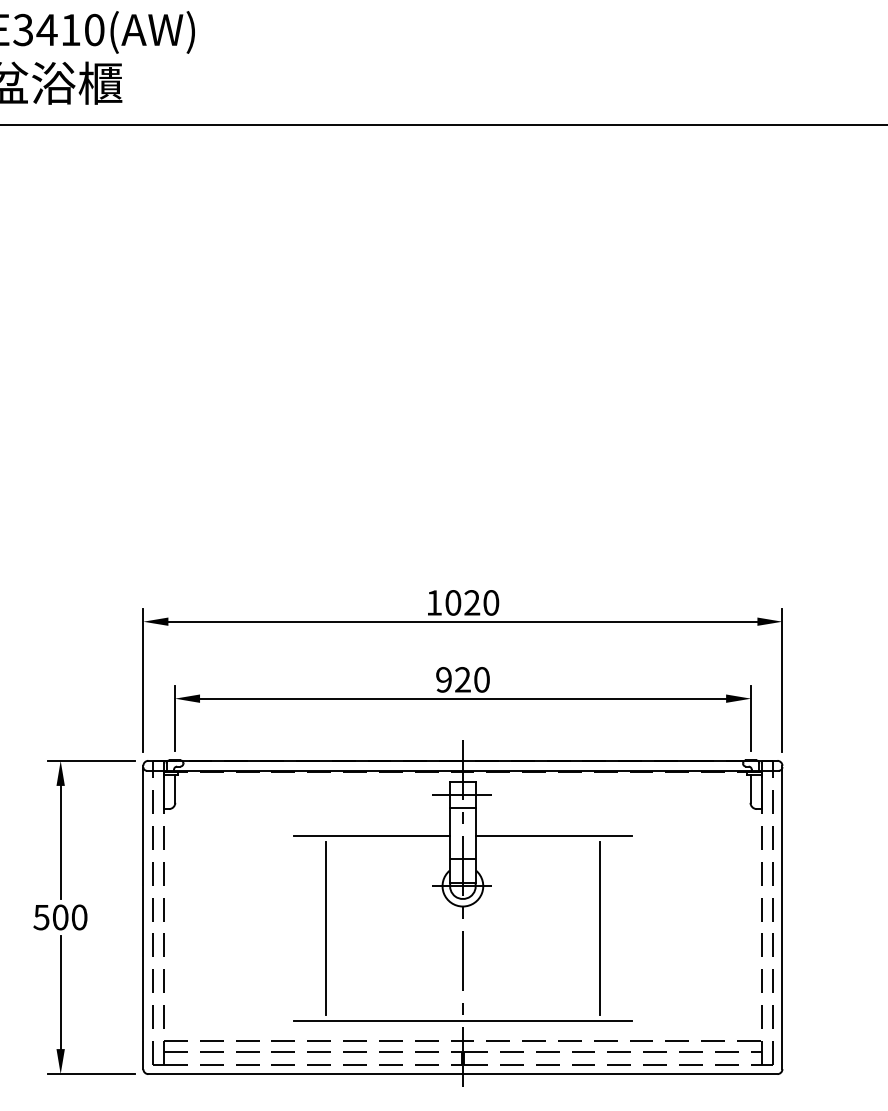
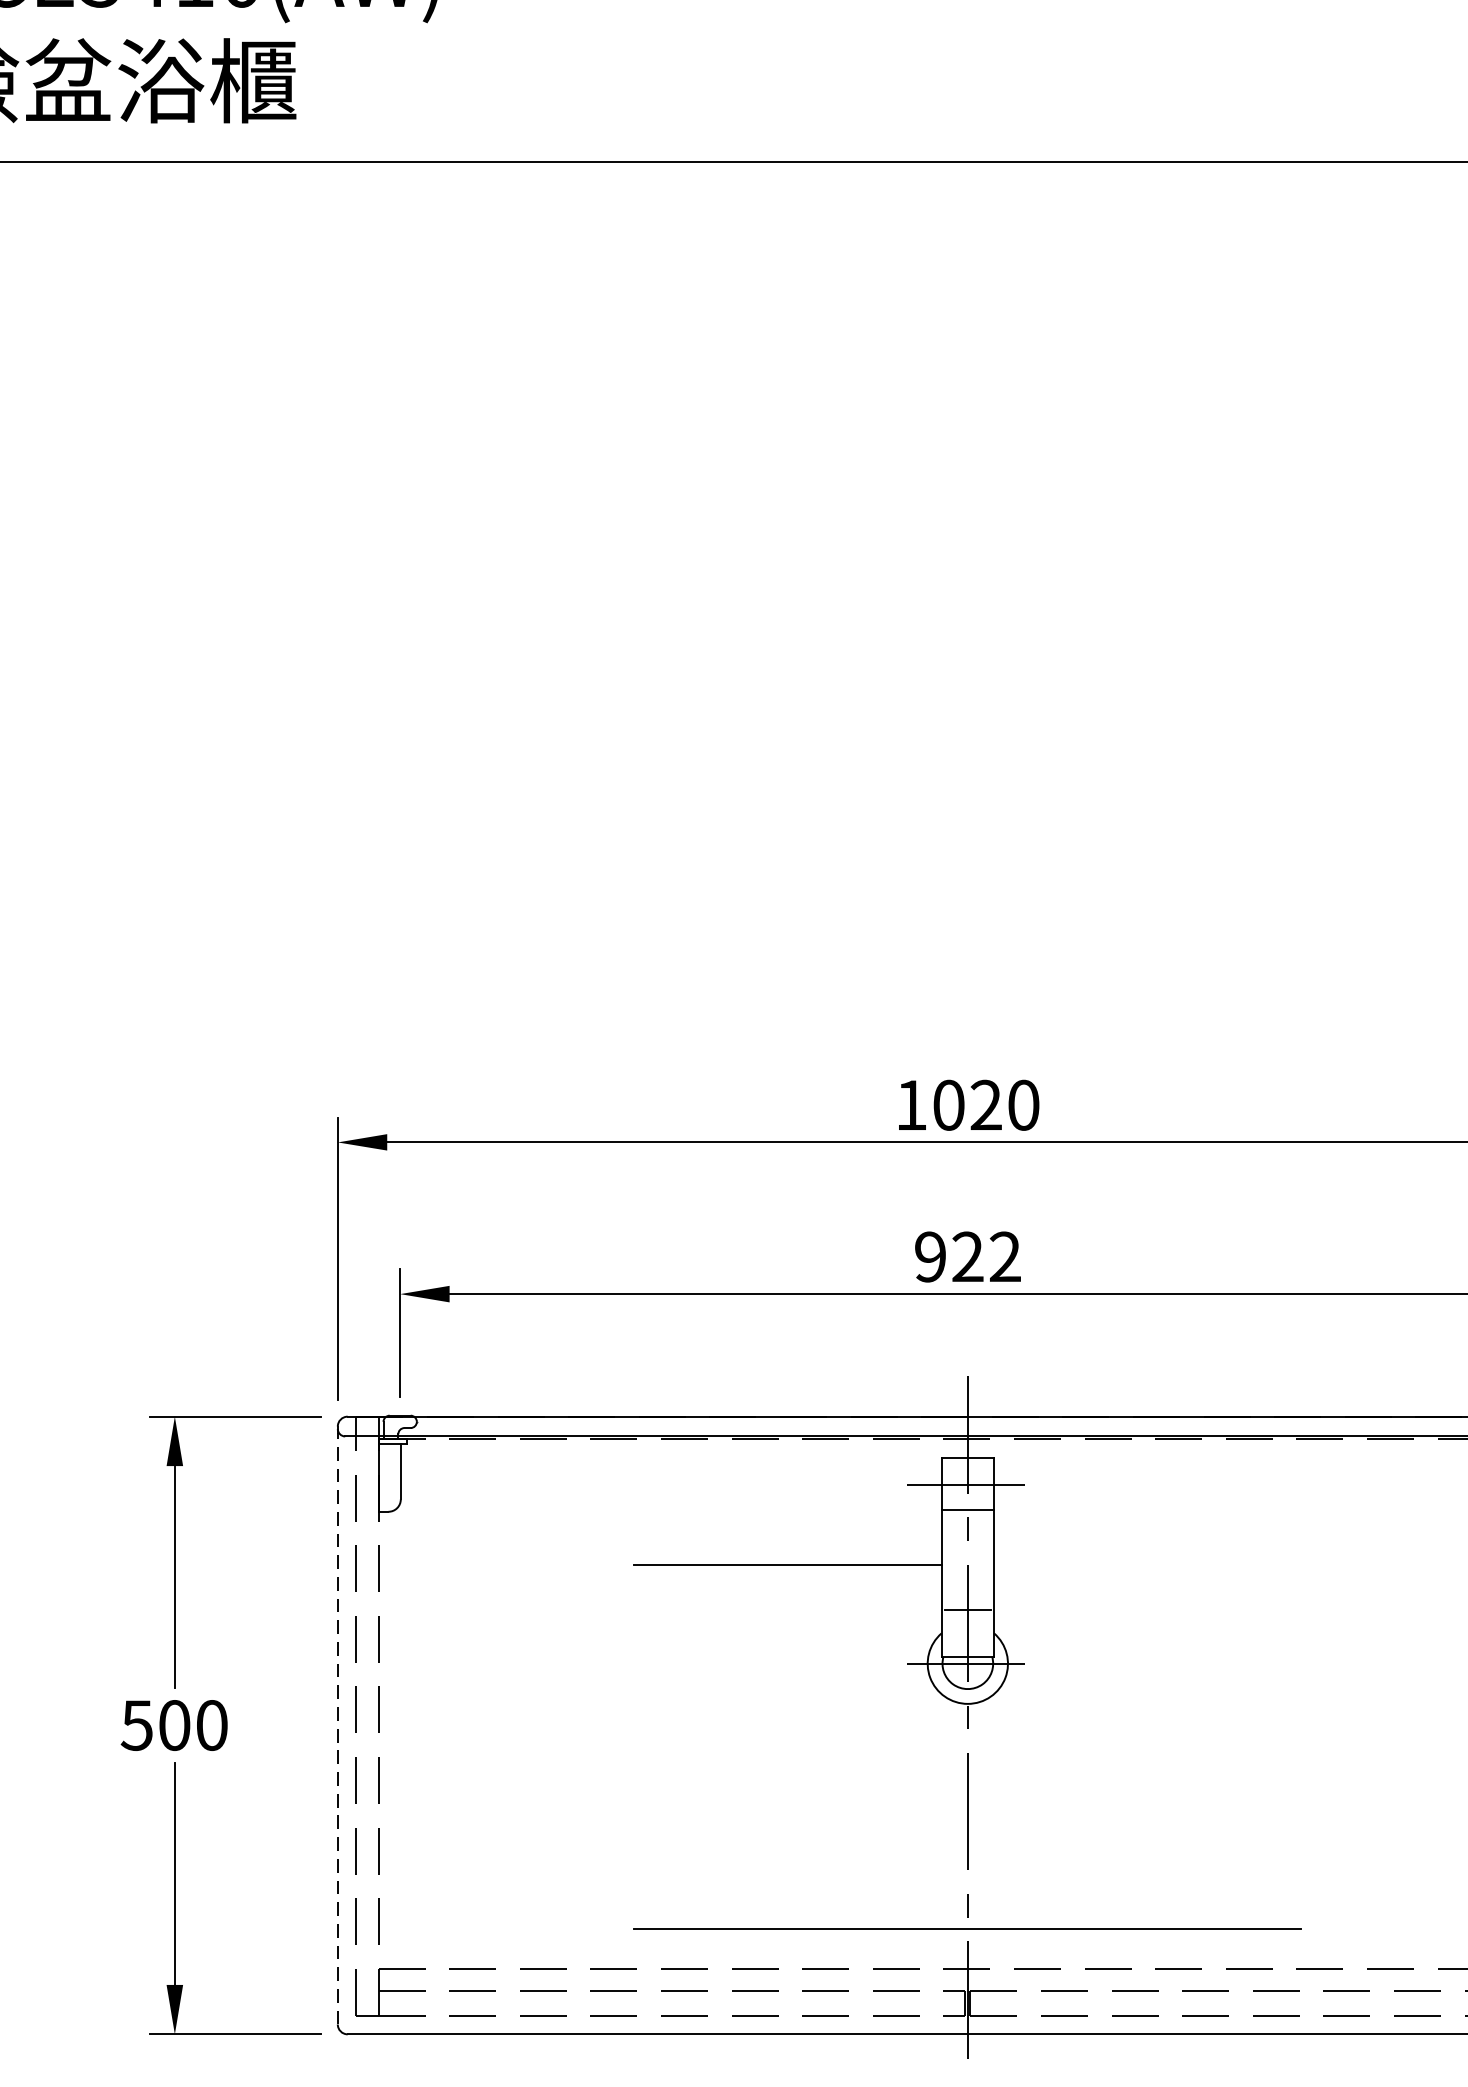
text: (481, 679) -> (1004, 1256), 920 -> 922
line: (554, 836) -> (1148, 1565), removed
line: (143, 919) -> (338, 1729), solid -> dashed
line: (326, 928) -> (698, 1747), removed
line: (599, 928) -> (1237, 1747), removed

